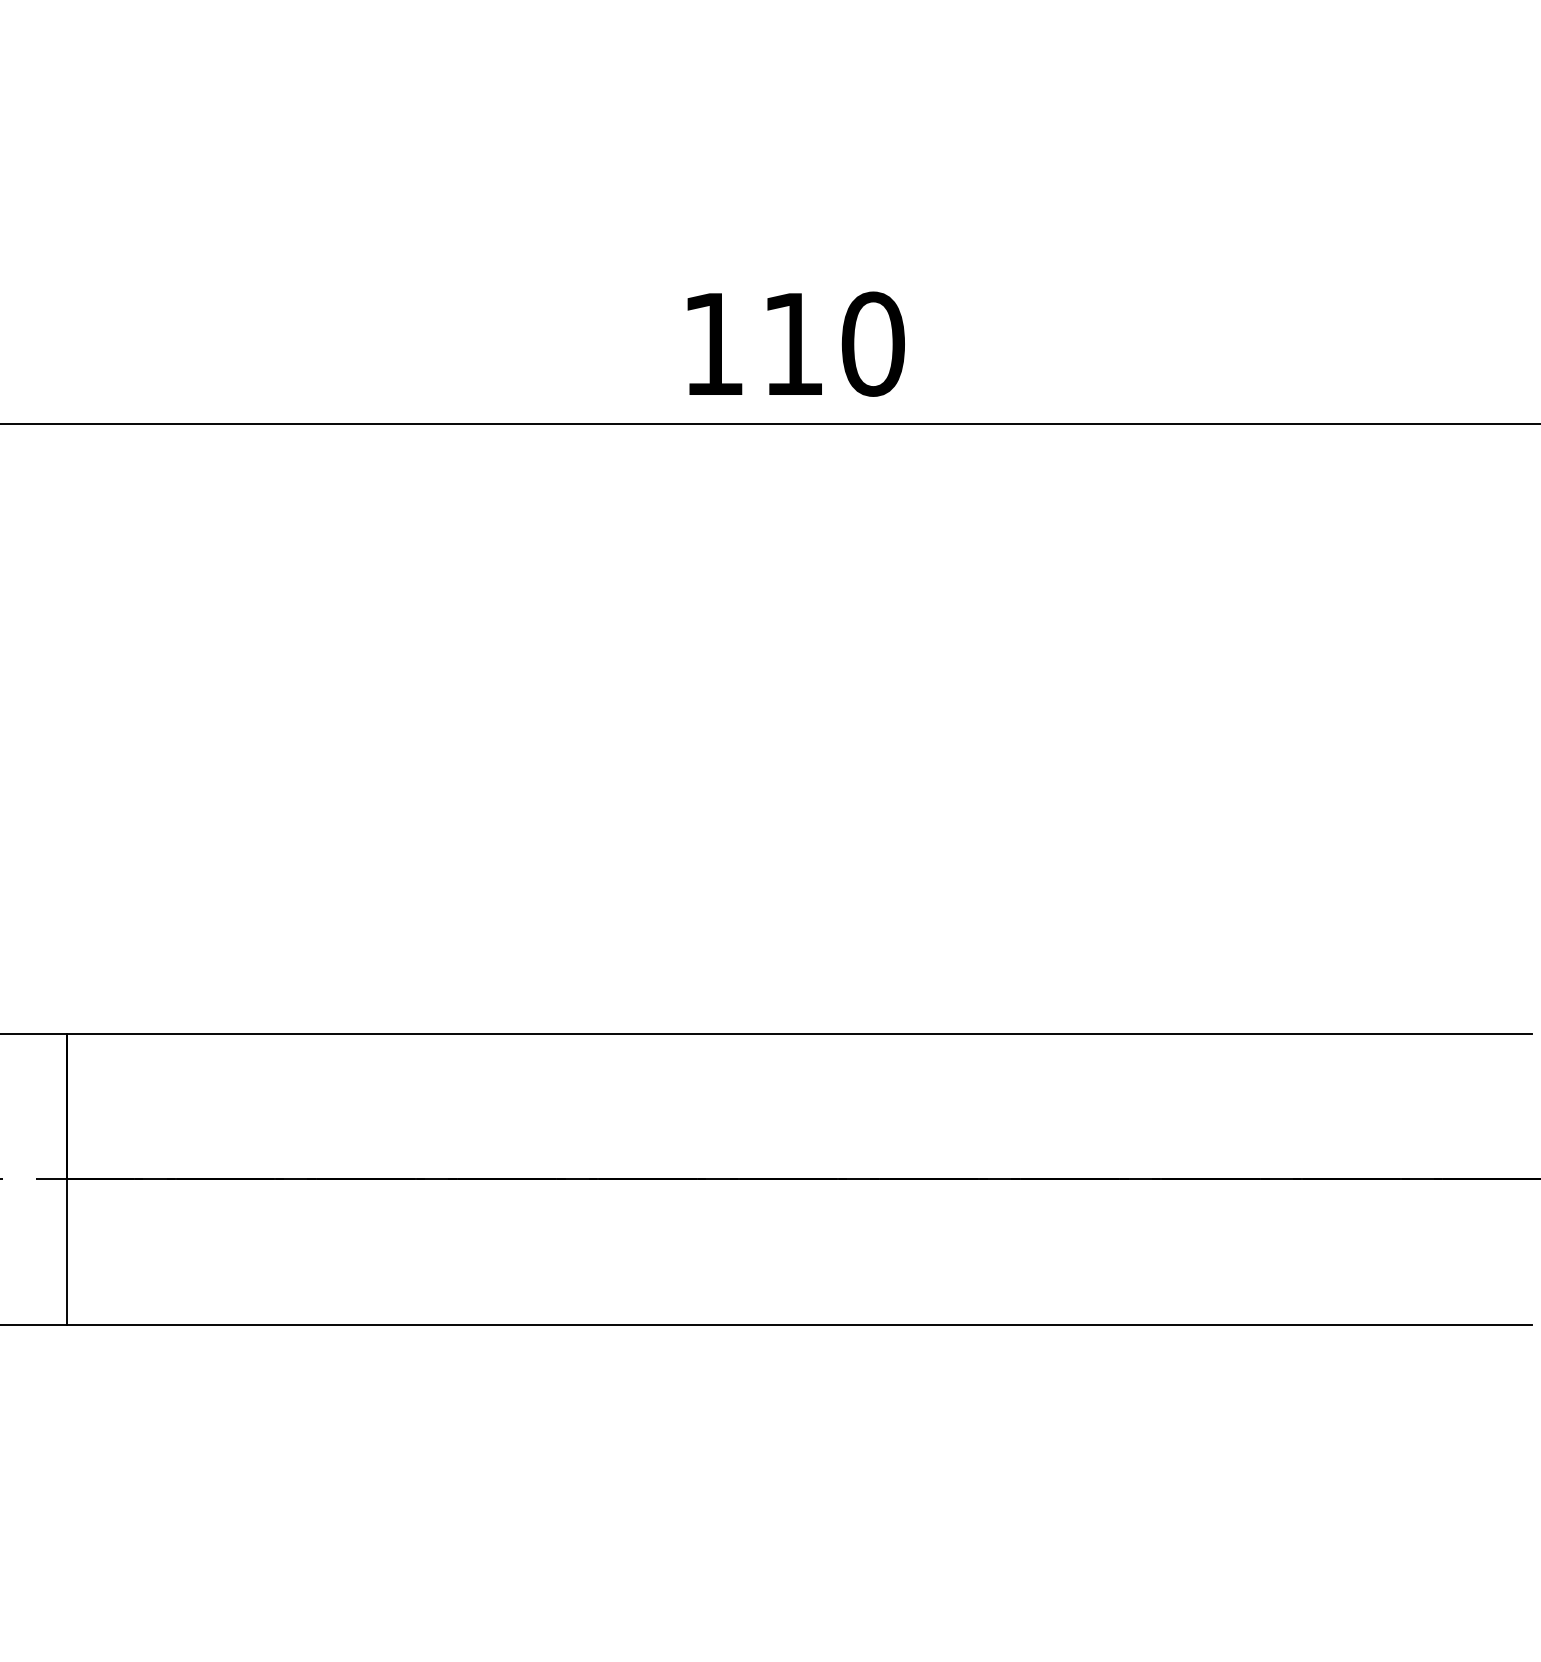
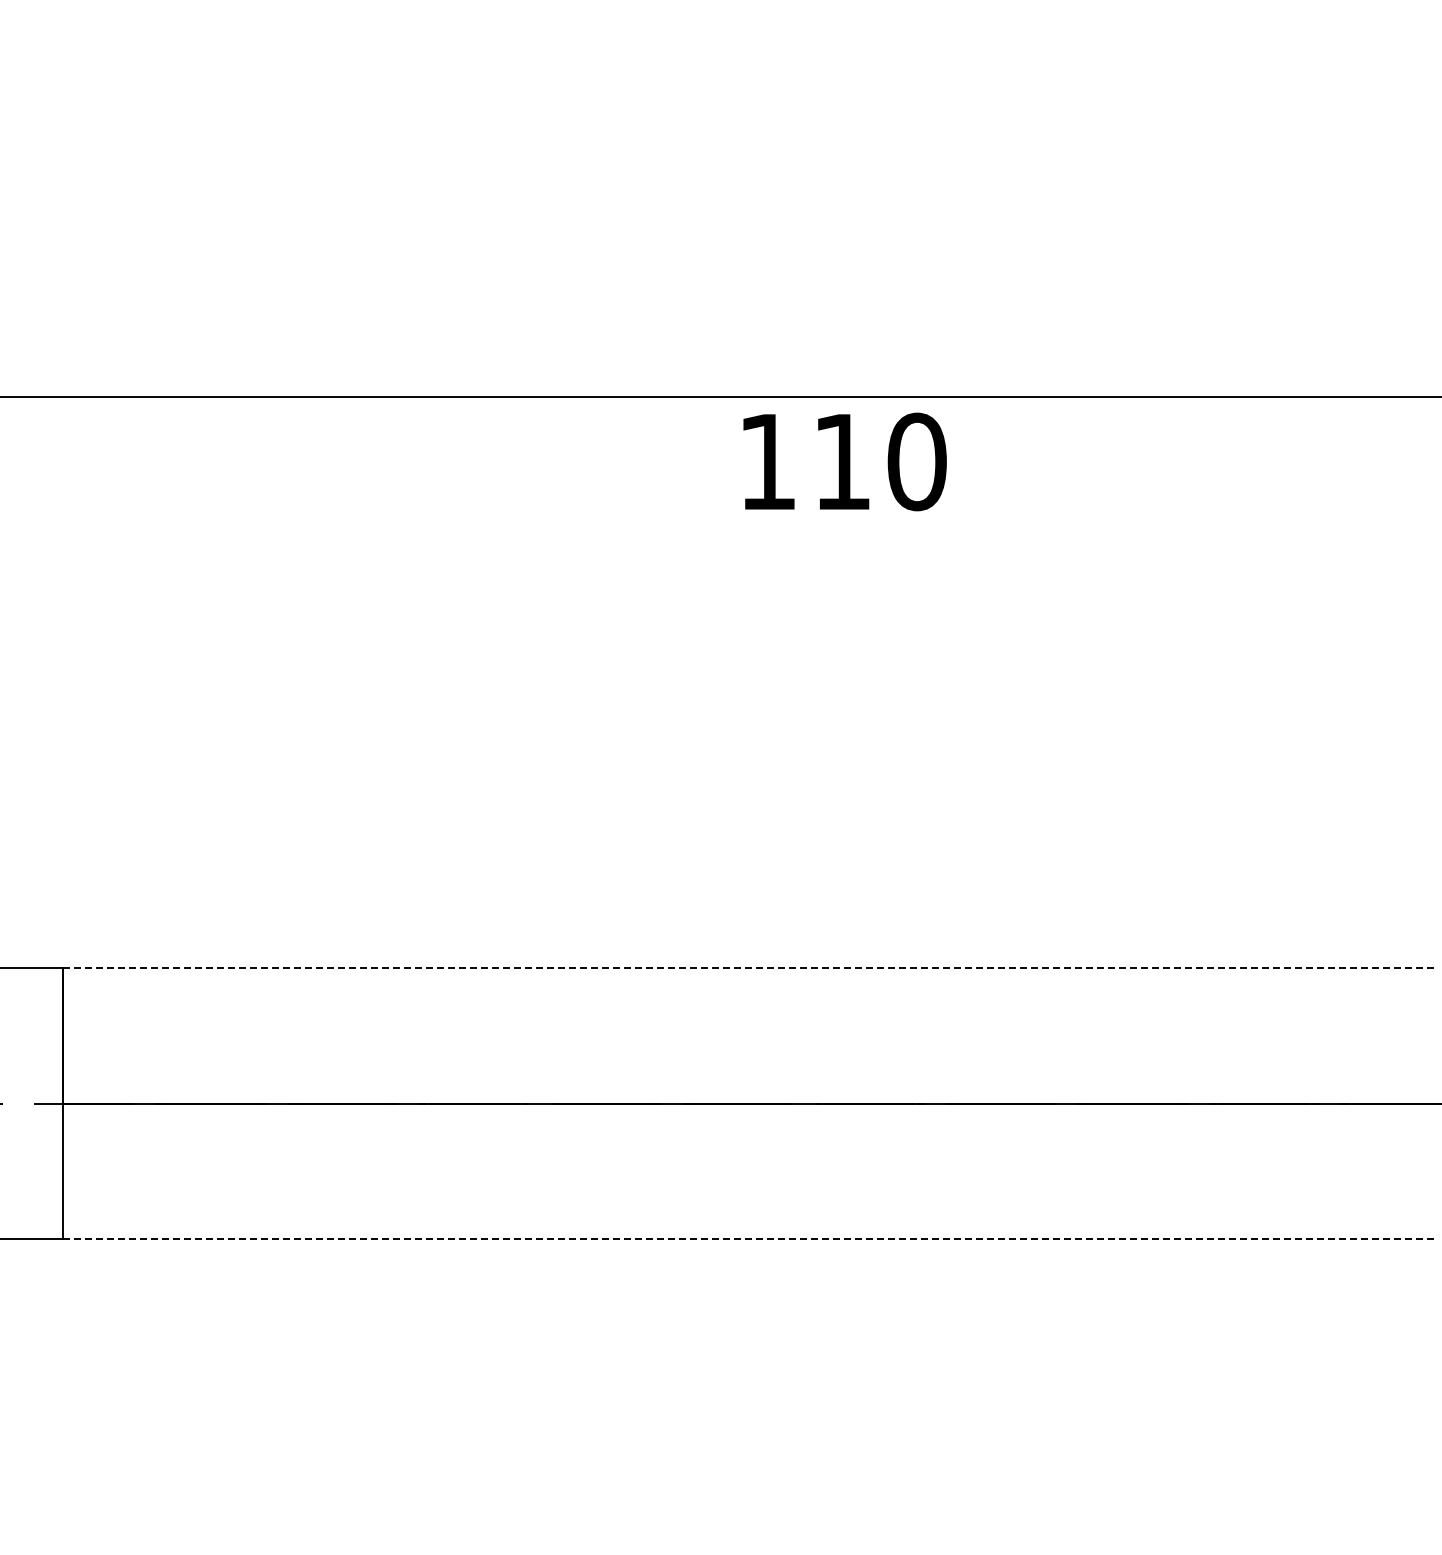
text: (795, 343) -> (844, 461), moved
line: (799, 1034) -> (748, 967), solid -> dashed
line: (799, 1324) -> (748, 1239), solid -> dashed

